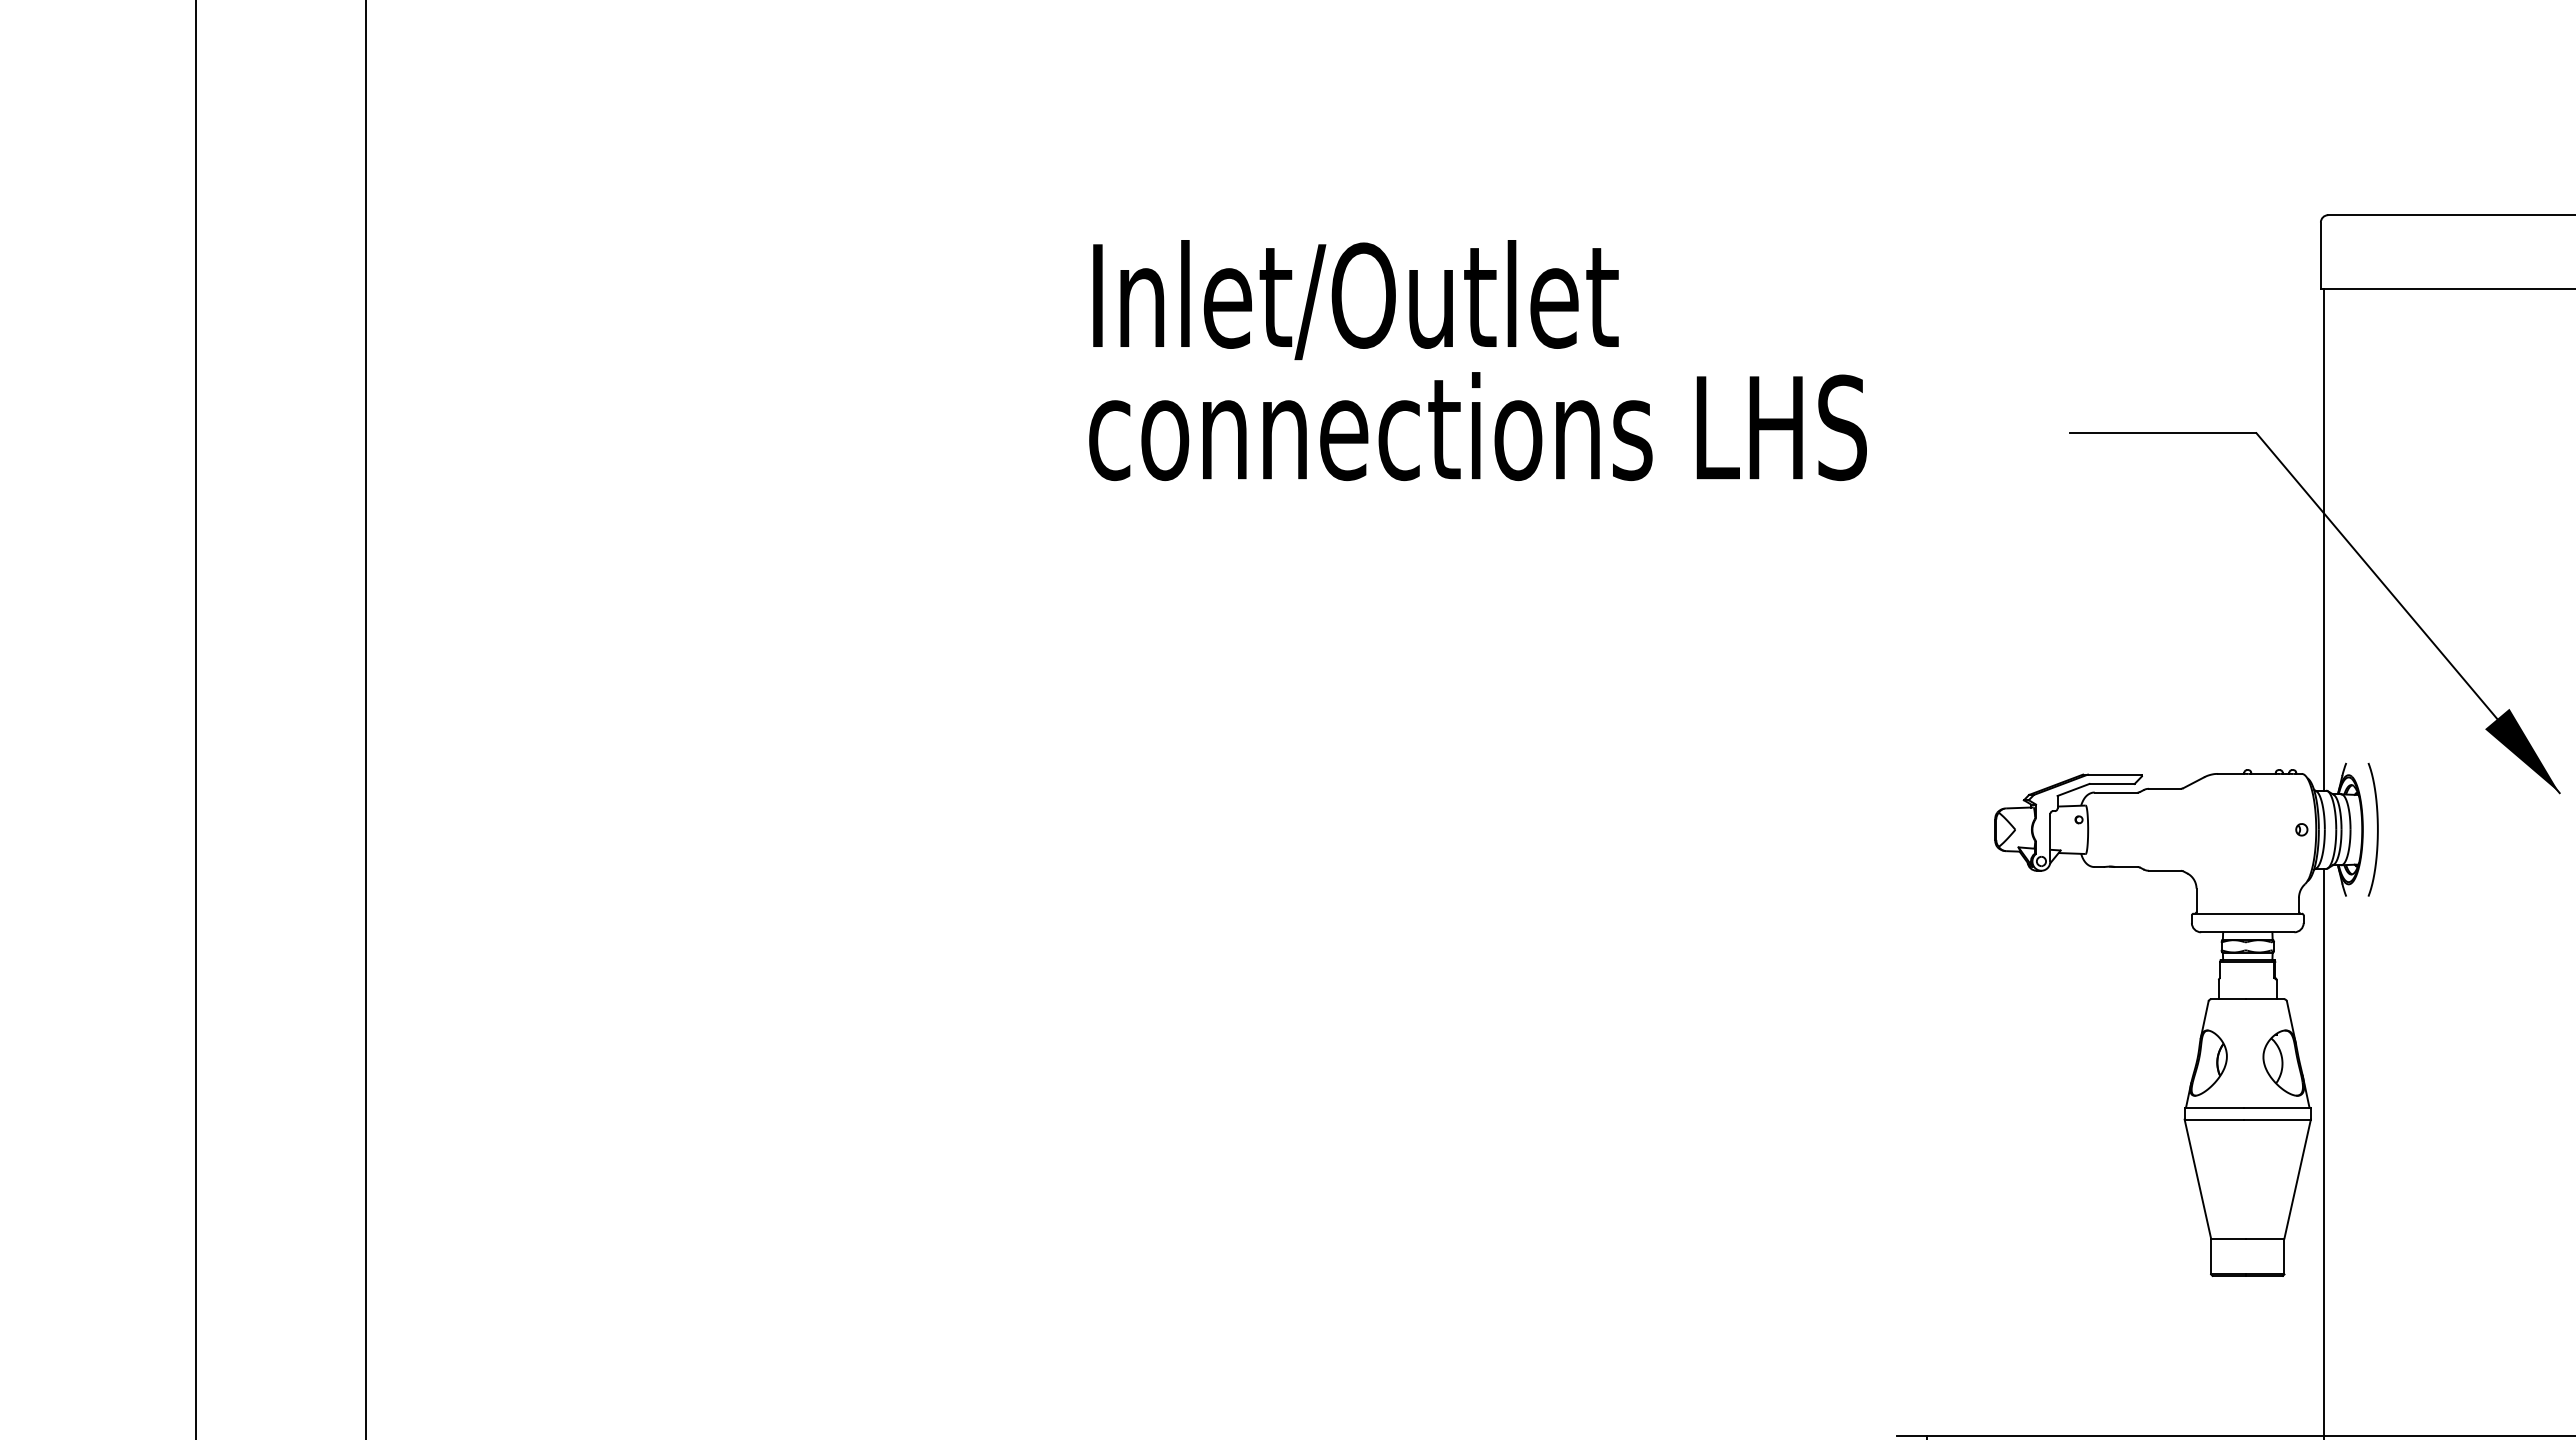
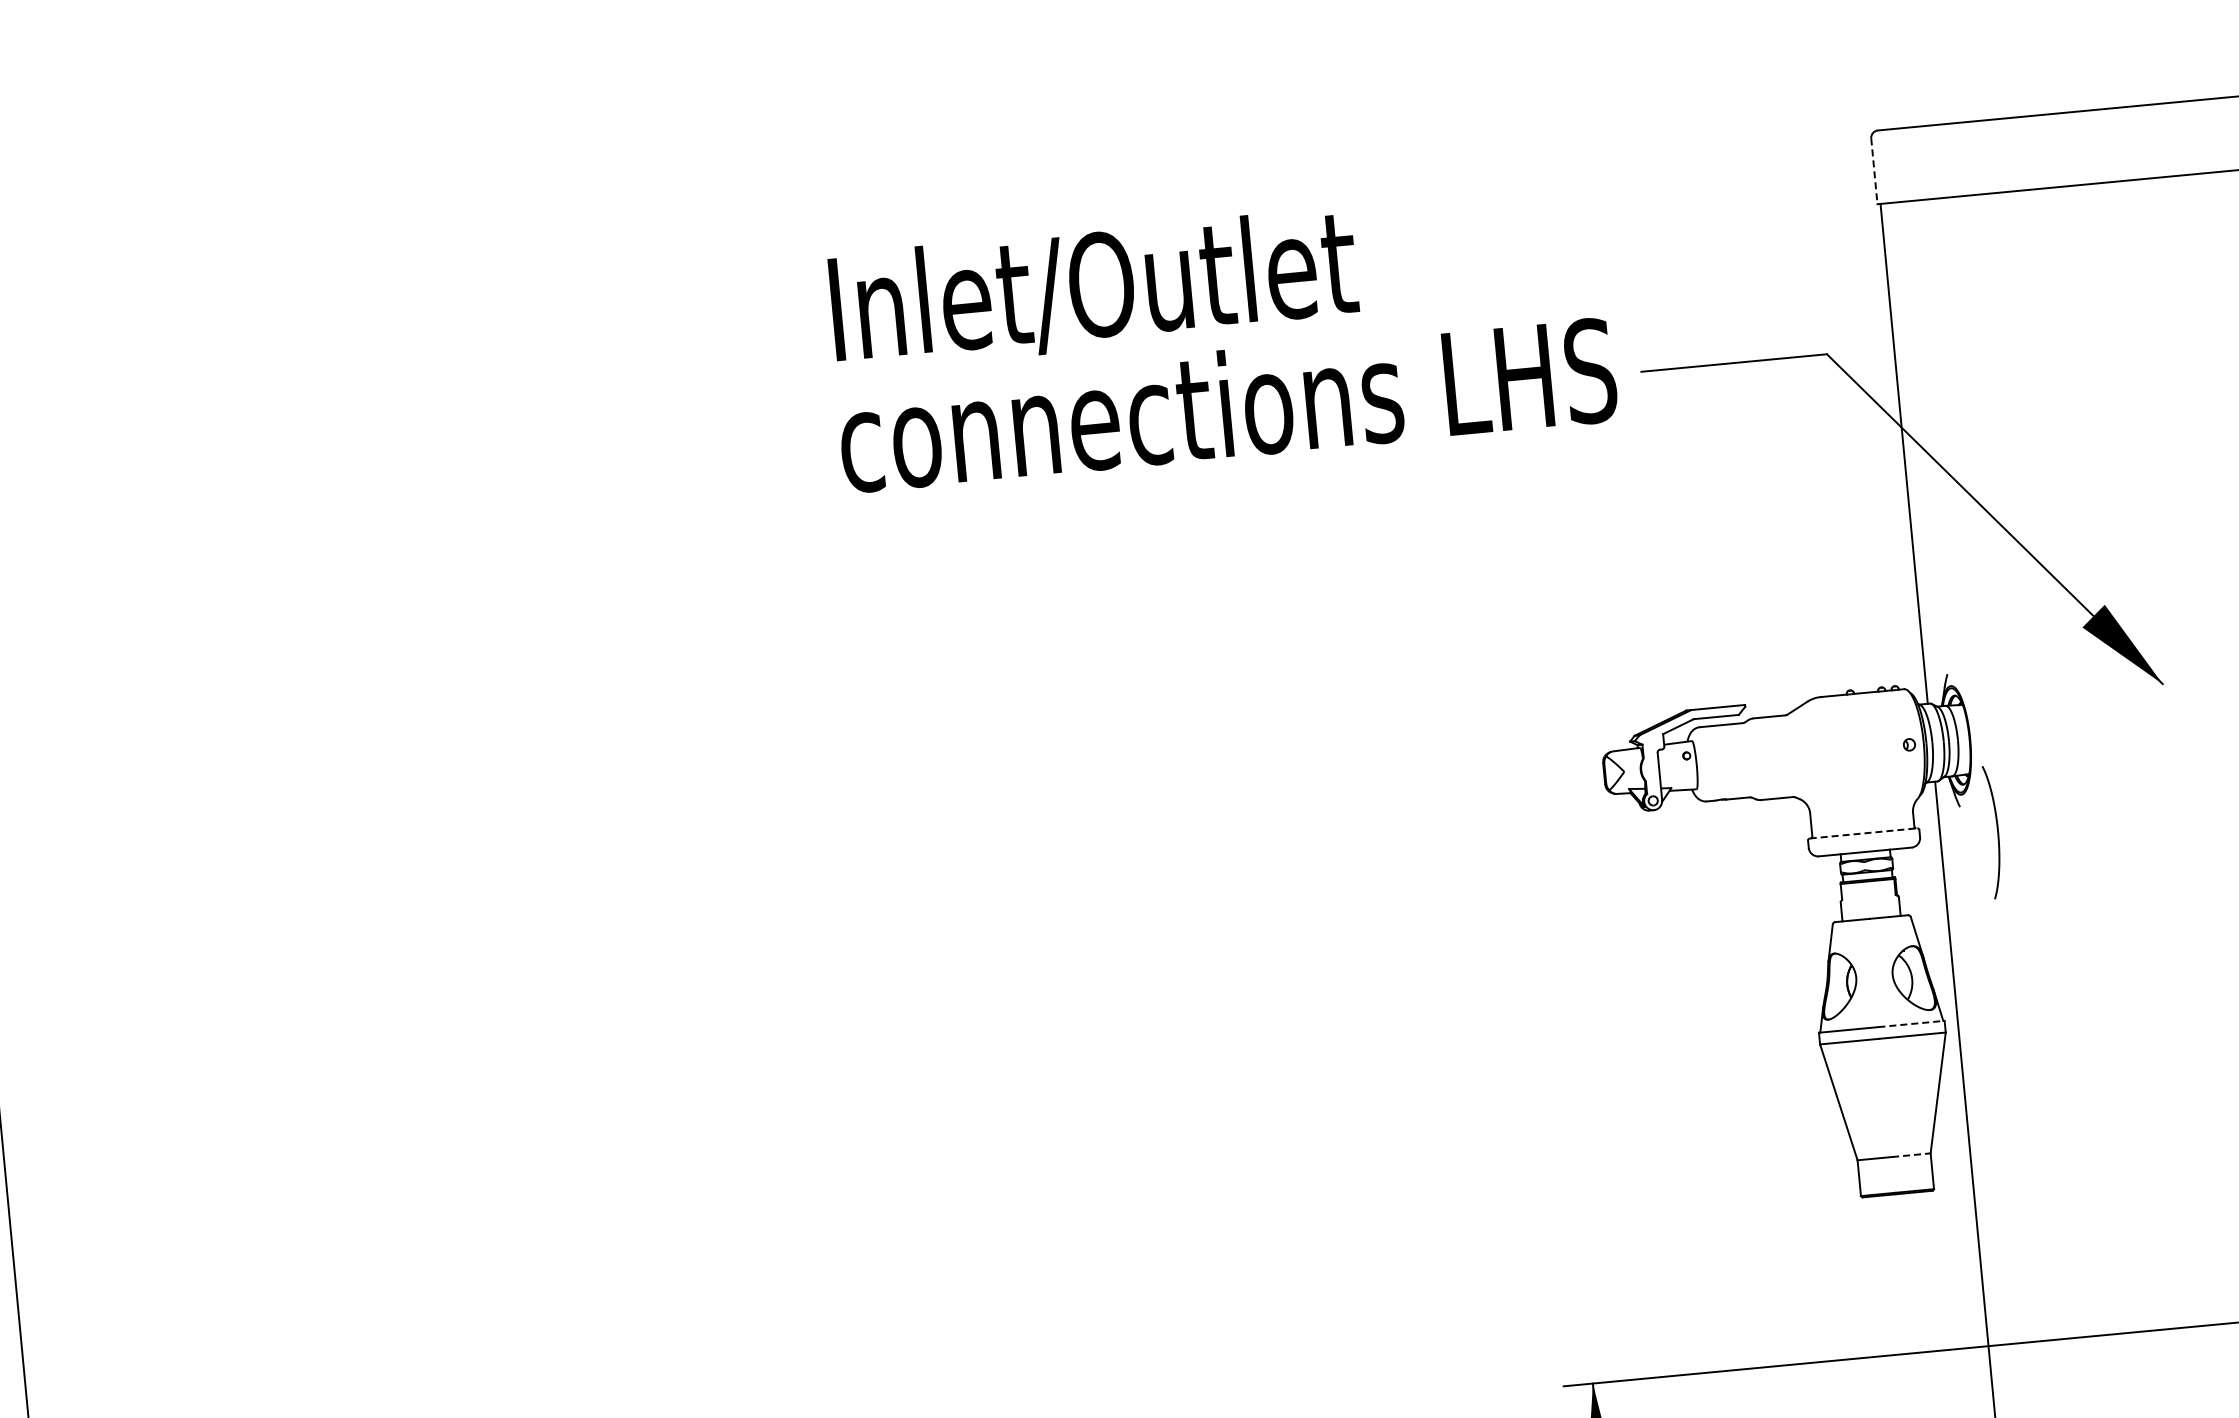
line: (2320, 256) -> (1874, 172), solid -> dashed
text: (1477, 360) -> (1220, 338), moved
curve: (2377, 829) -> (1997, 831), moved
line: (2248, 913) -> (1864, 833), solid -> dashed
line: (2278, 1107) -> (1912, 1023), solid -> dashed
line: (2265, 1238) -> (1911, 1155), solid -> dashed

